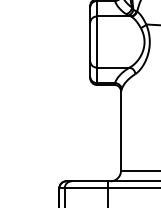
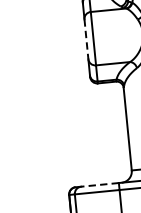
line: (90, 42) -> (86, 39), solid -> dashed
line: (89, 181) -> (99, 185), solid -> dashed

